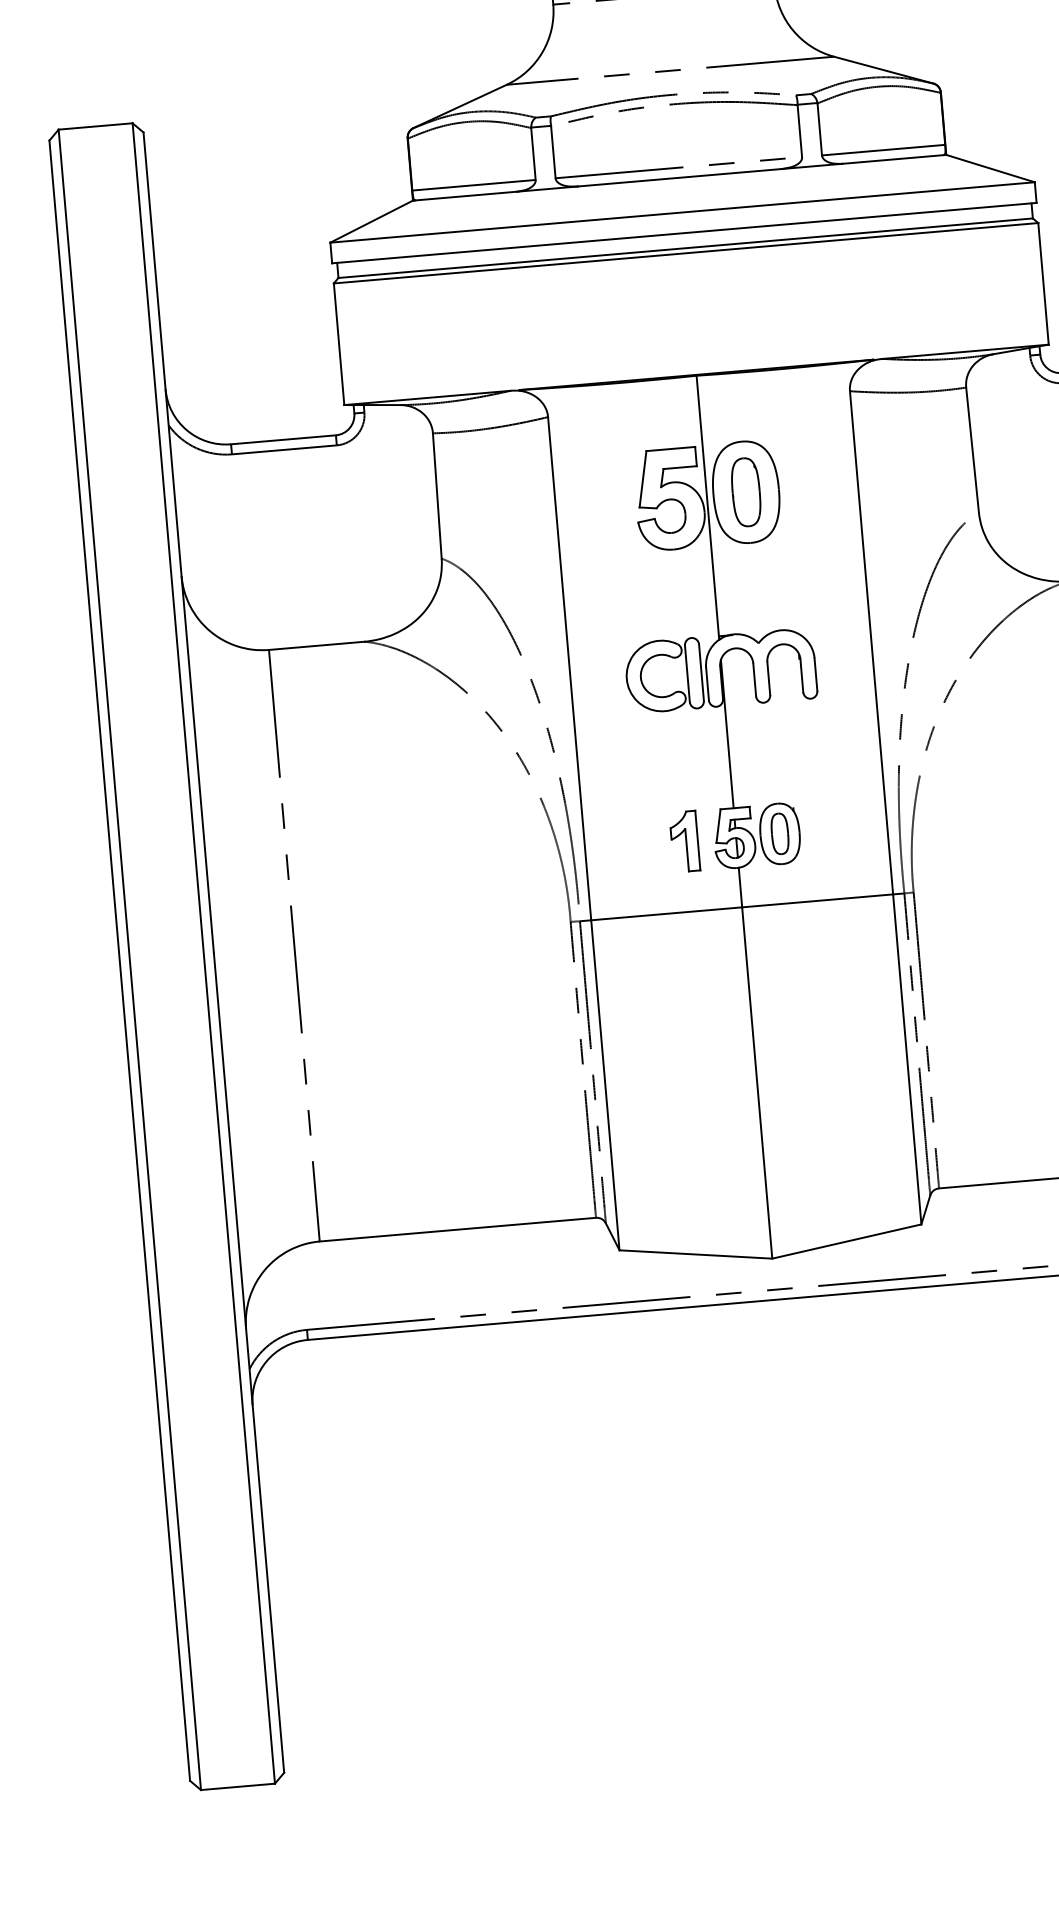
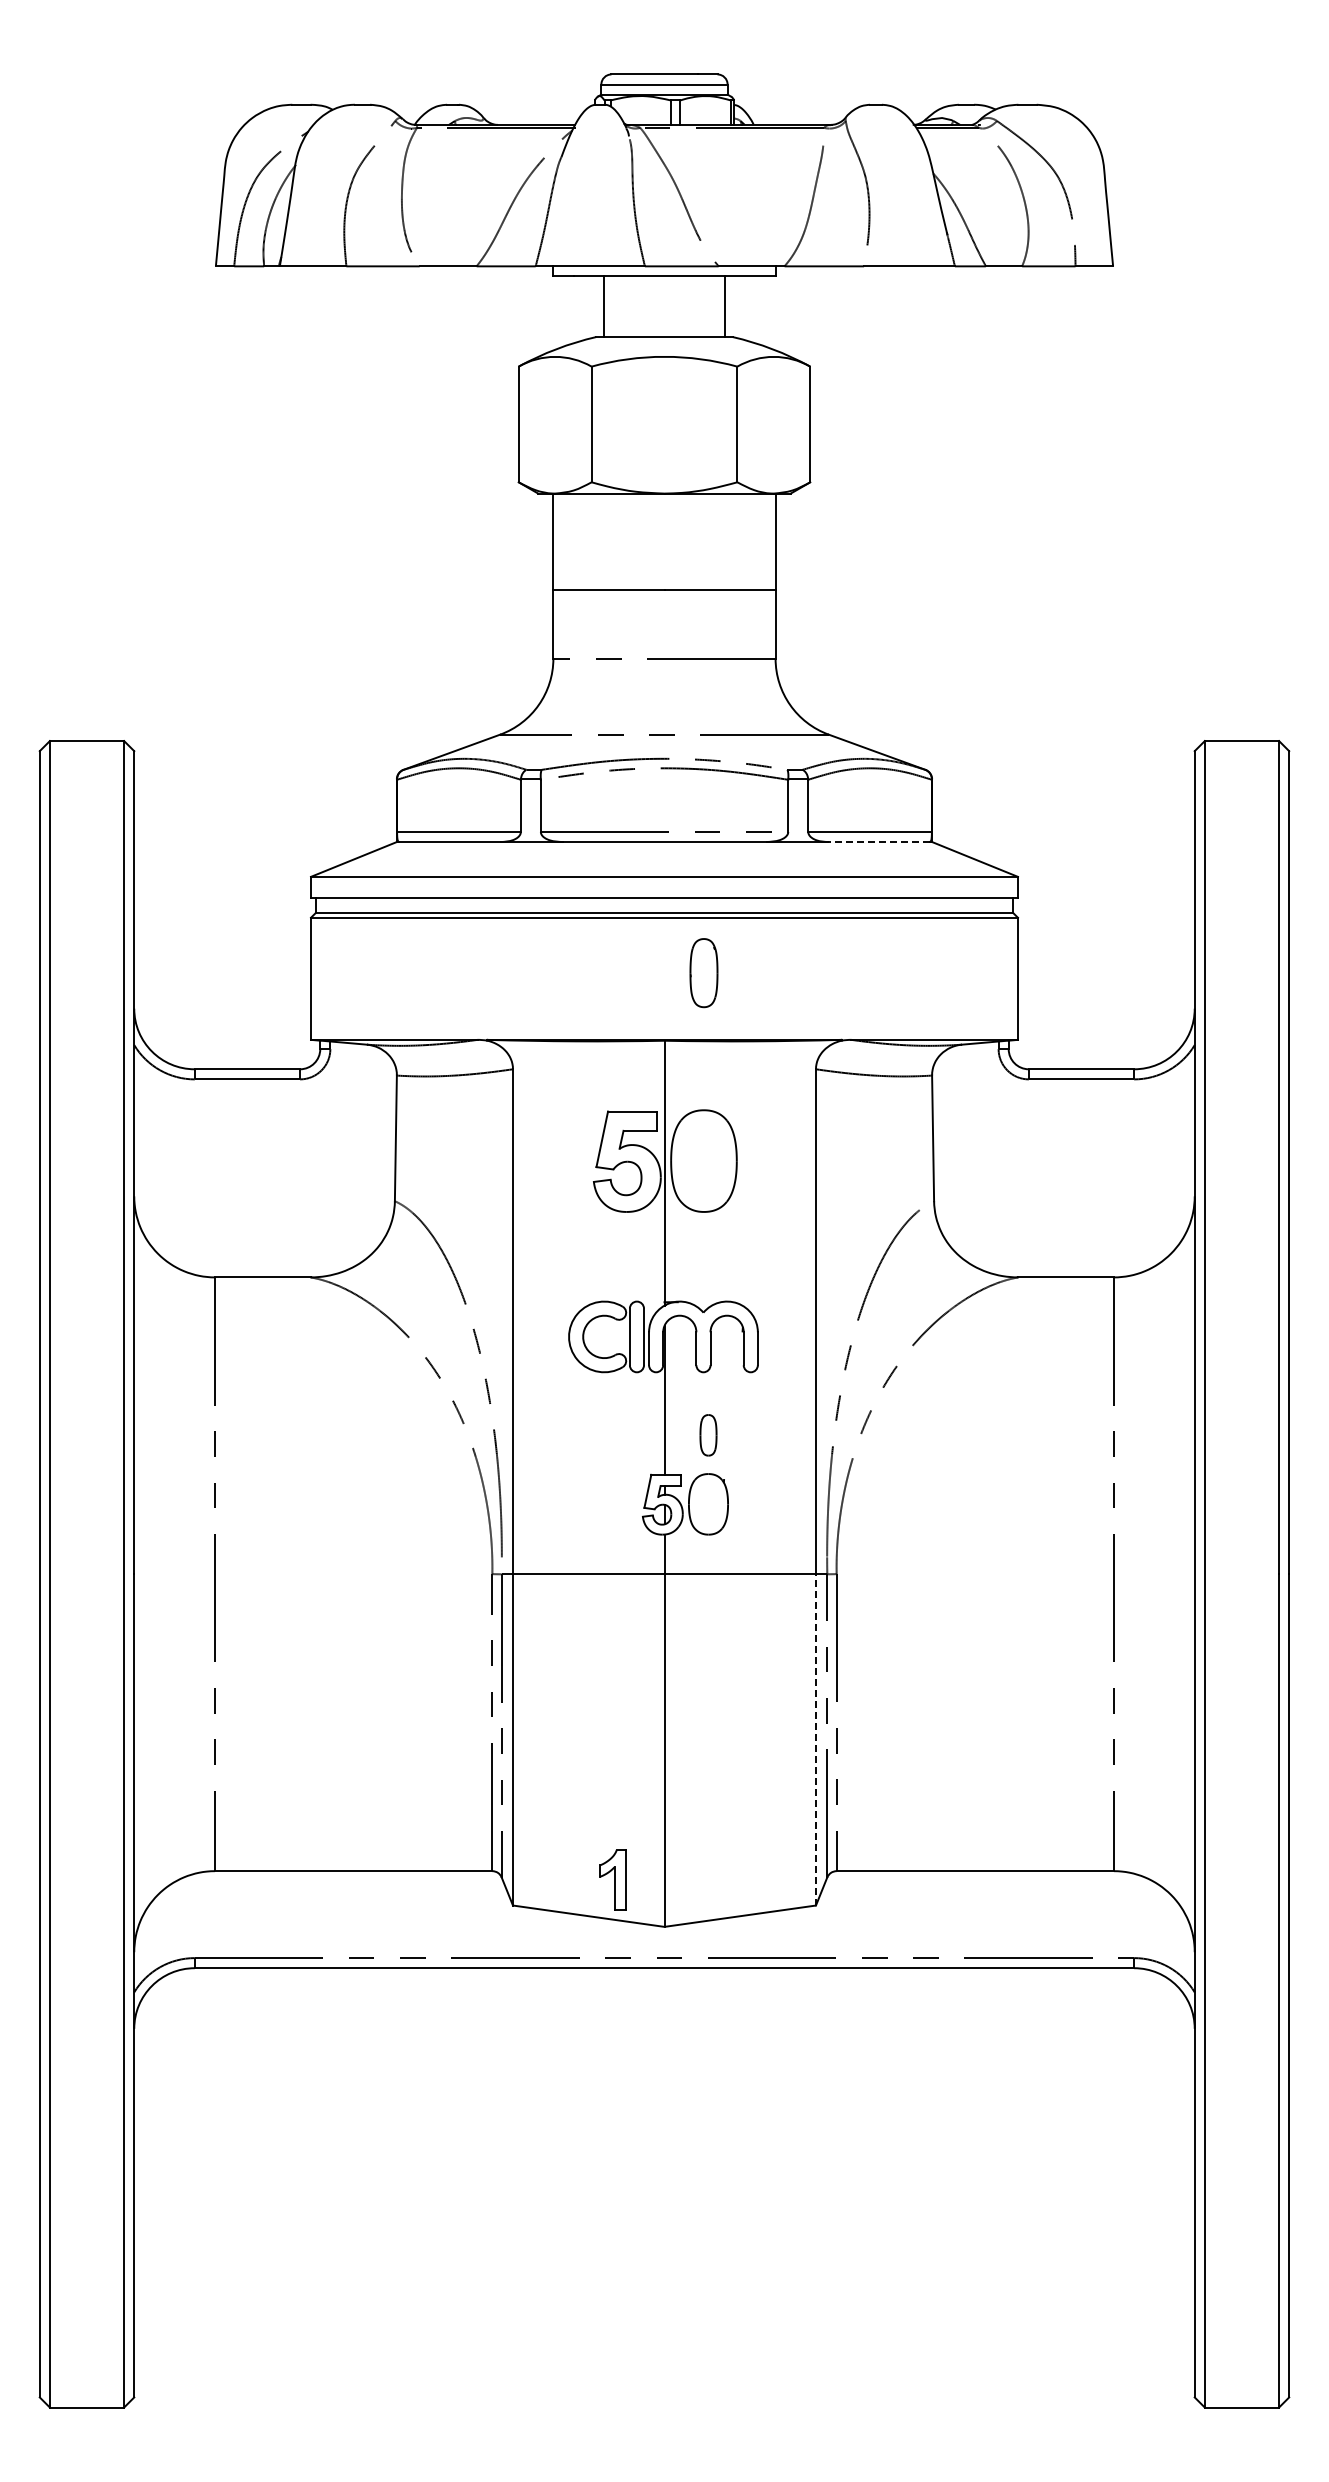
line: (892, 159) -> (878, 842), solid -> dashed
part: (745, 492) -> (703, 973), moved
part: (780, 834) -> (708, 1435), moved
part: (684, 841) -> (612, 1879), moved
line: (906, 1059) -> (815, 1739), solid -> dashed

